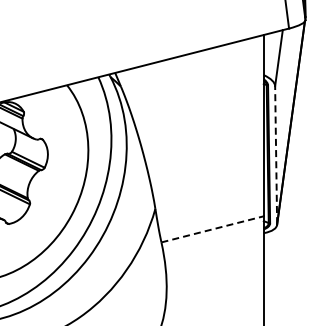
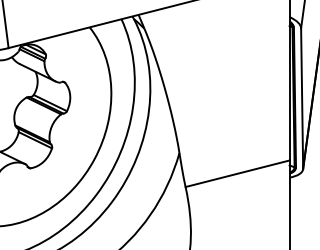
line: (276, 155) -> (302, 98), dashed -> solid
line: (212, 229) -> (237, 173), dashed -> solid

